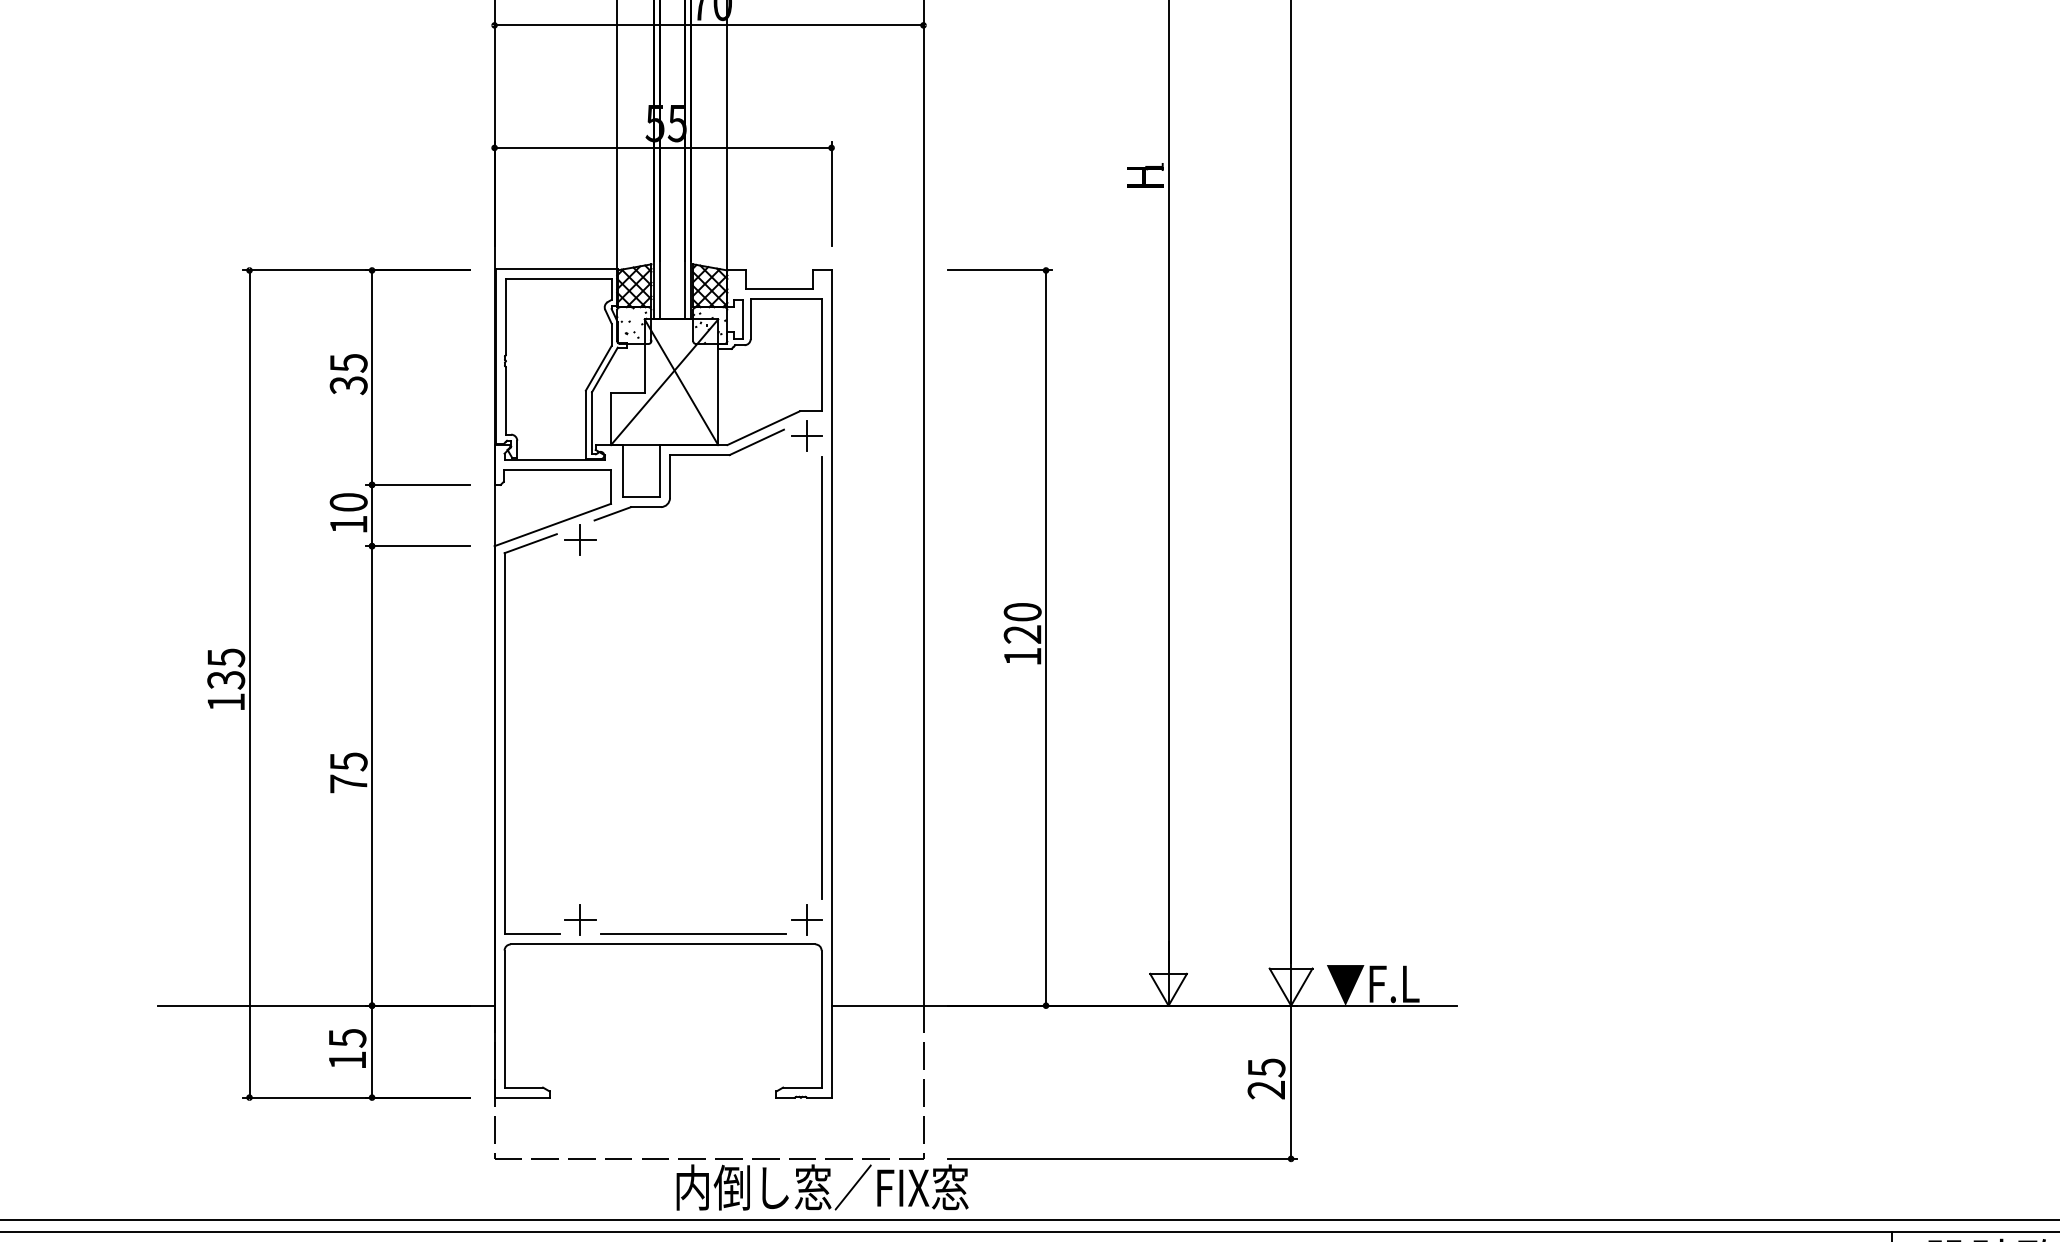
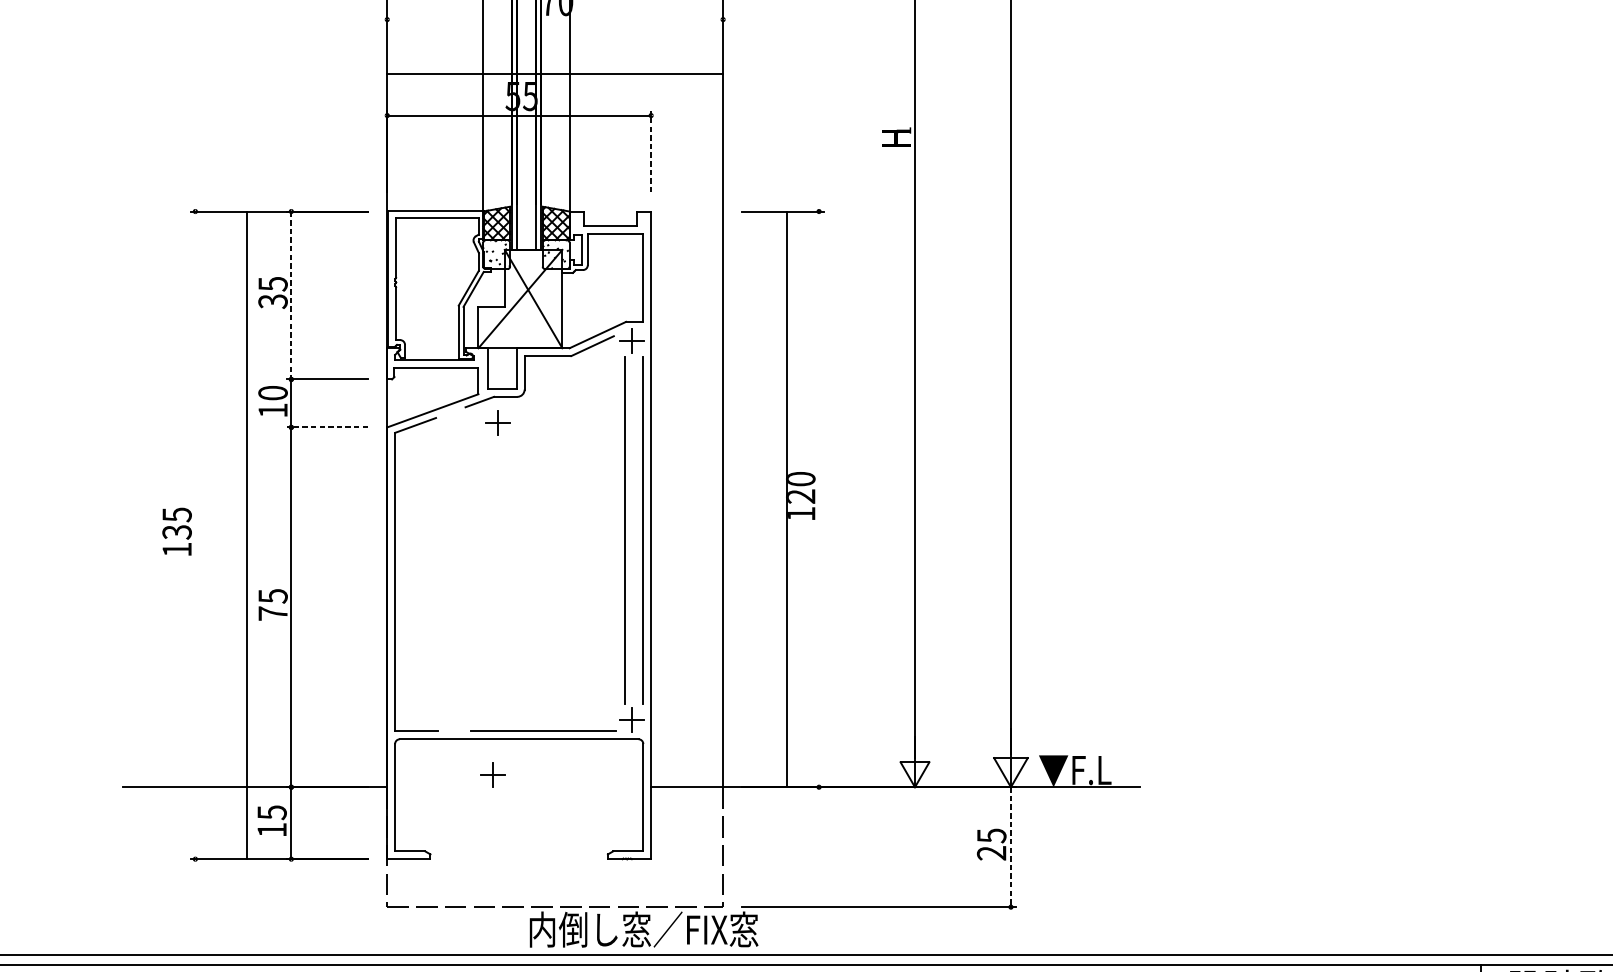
line: (708, 25) -> (554, 73), moved
line: (831, 193) -> (651, 151), solid -> dashed
line: (372, 378) -> (291, 296), solid -> dashed
part: (580, 539) -> (498, 422), moved
line: (417, 546) -> (326, 427), solid -> dashed
line: (1046, 637) -> (787, 498), moved
line: (798, 677) -> (625, 530), added
line: (249, 683) -> (247, 534), moved
part: (580, 919) -> (492, 774), moved
line: (1291, 1082) -> (1011, 847), solid -> dashed

